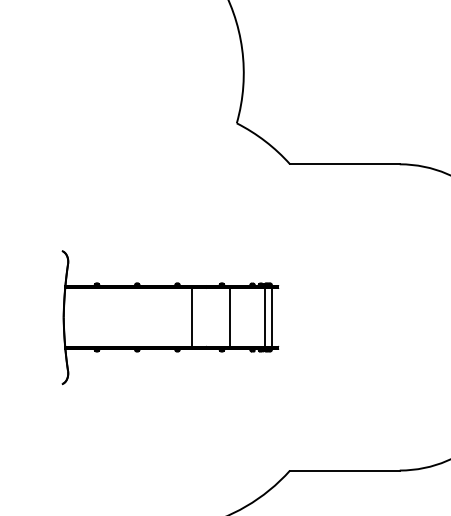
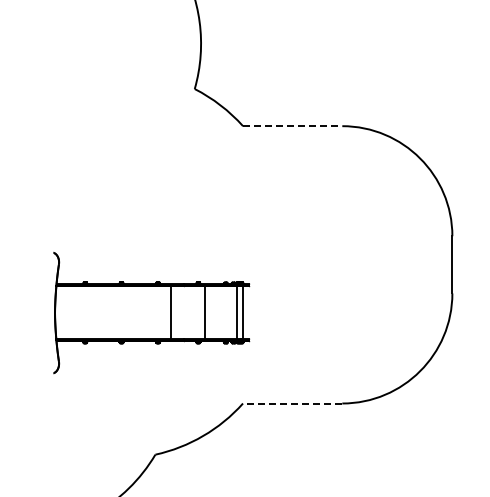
line: (344, 164) -> (292, 126), solid -> dashed
part: (170, 318) -> (151, 313), moved
line: (344, 470) -> (292, 403), solid -> dashed

